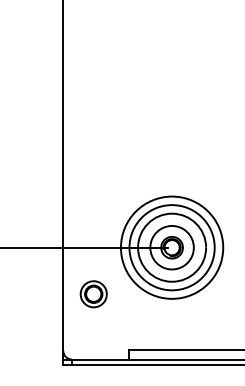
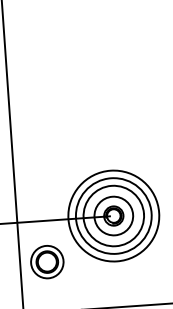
part: (93, 294) -> (47, 262), size x1.4

